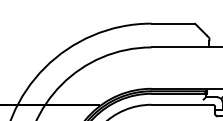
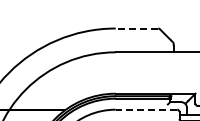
line: (172, 23) -> (136, 28), solid -> dashed
line: (182, 104) -> (146, 109), solid -> dashed

